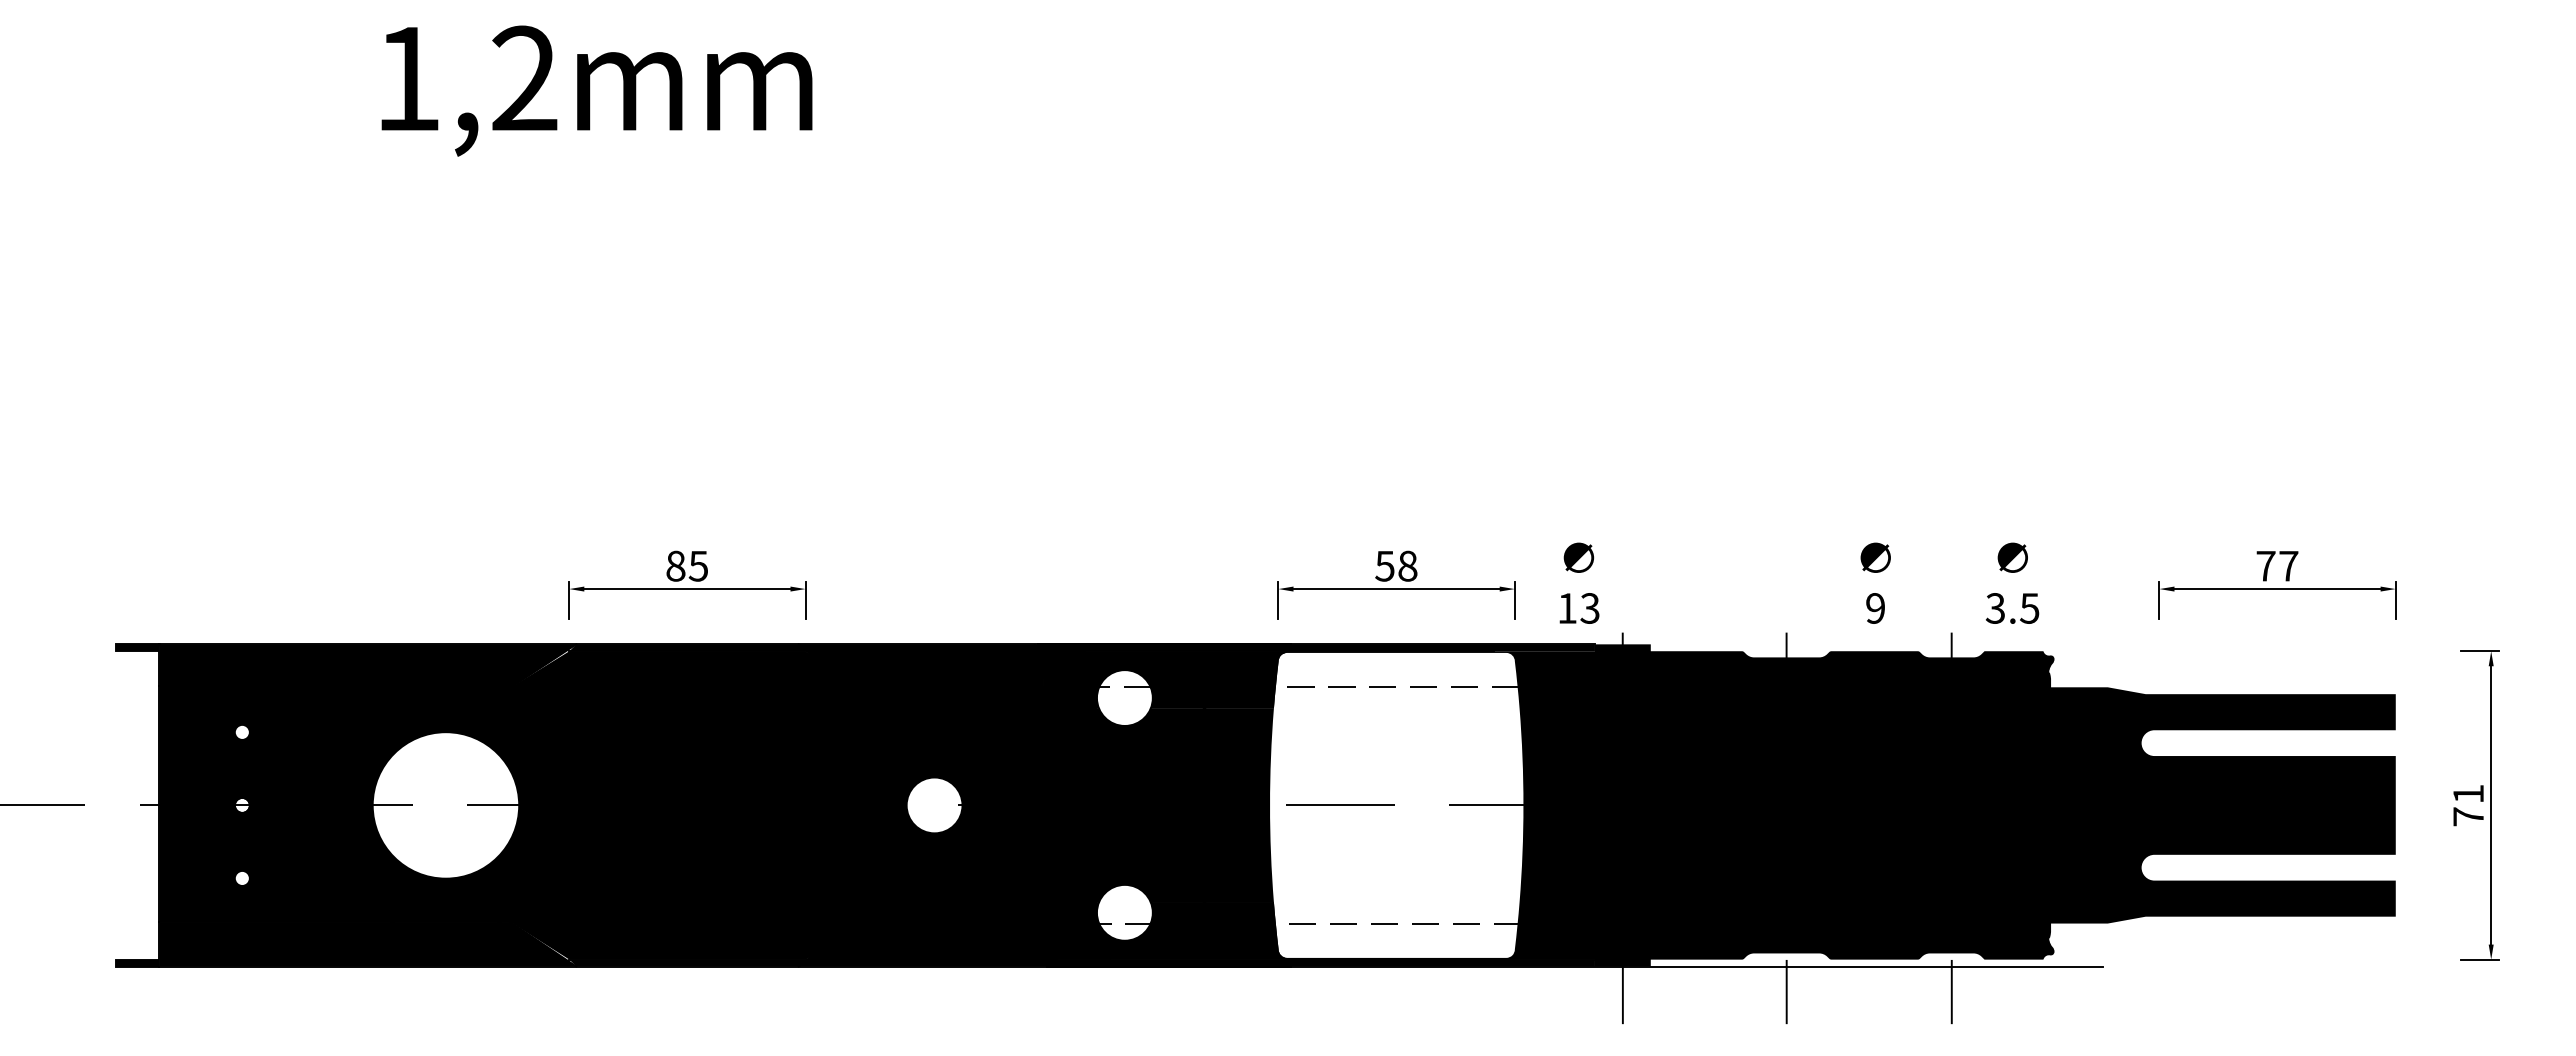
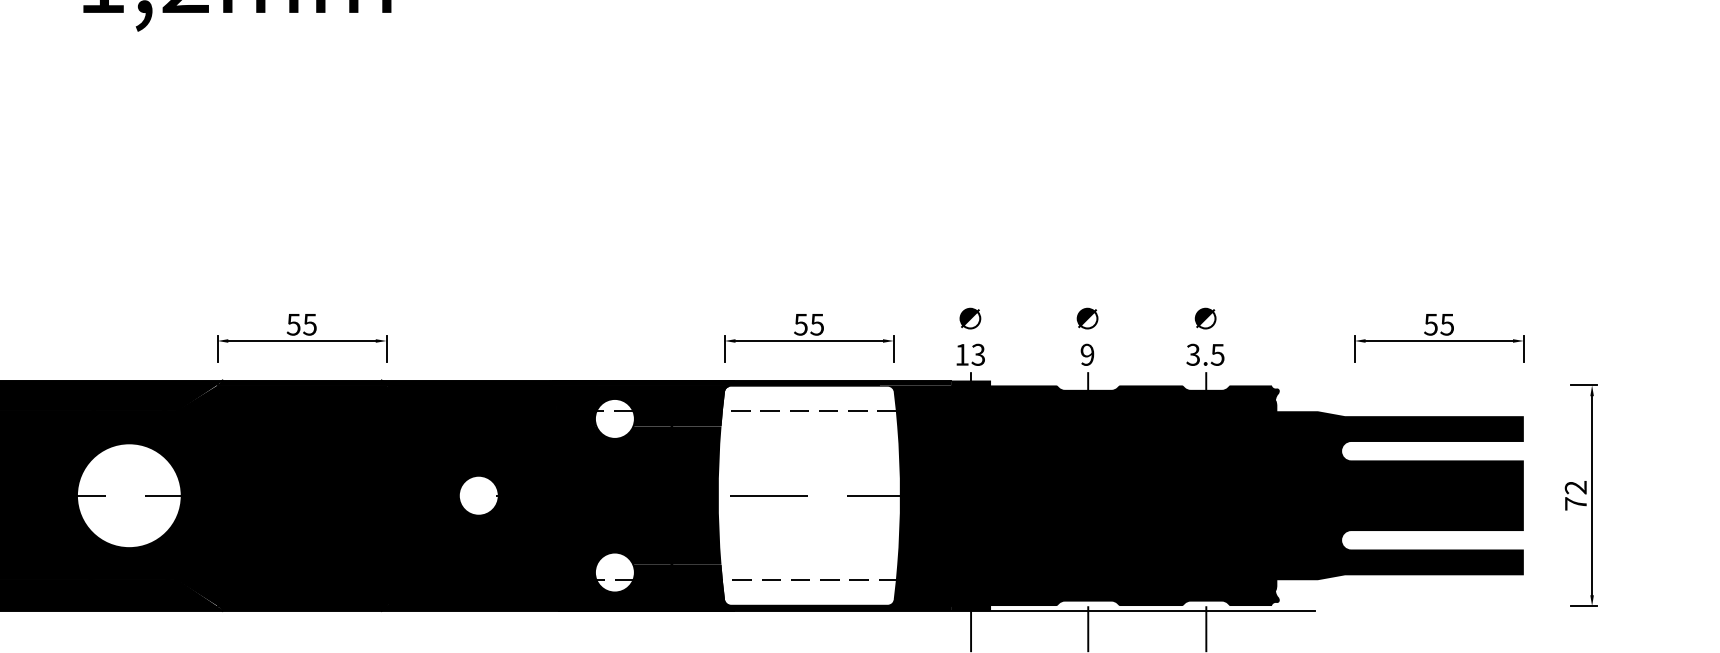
text: (675, 565) -> (293, 324), 85 -> 55
text: (1407, 565) -> (817, 324), 58 -> 55
text: (2277, 566) -> (1439, 324), 77 -> 55
text: (1579, 582) -> (970, 336), moved
text: (1875, 582) -> (1087, 336), moved
text: (2012, 582) -> (1205, 336), moved
text: (2468, 793) -> (1575, 487), 71 -> 72

